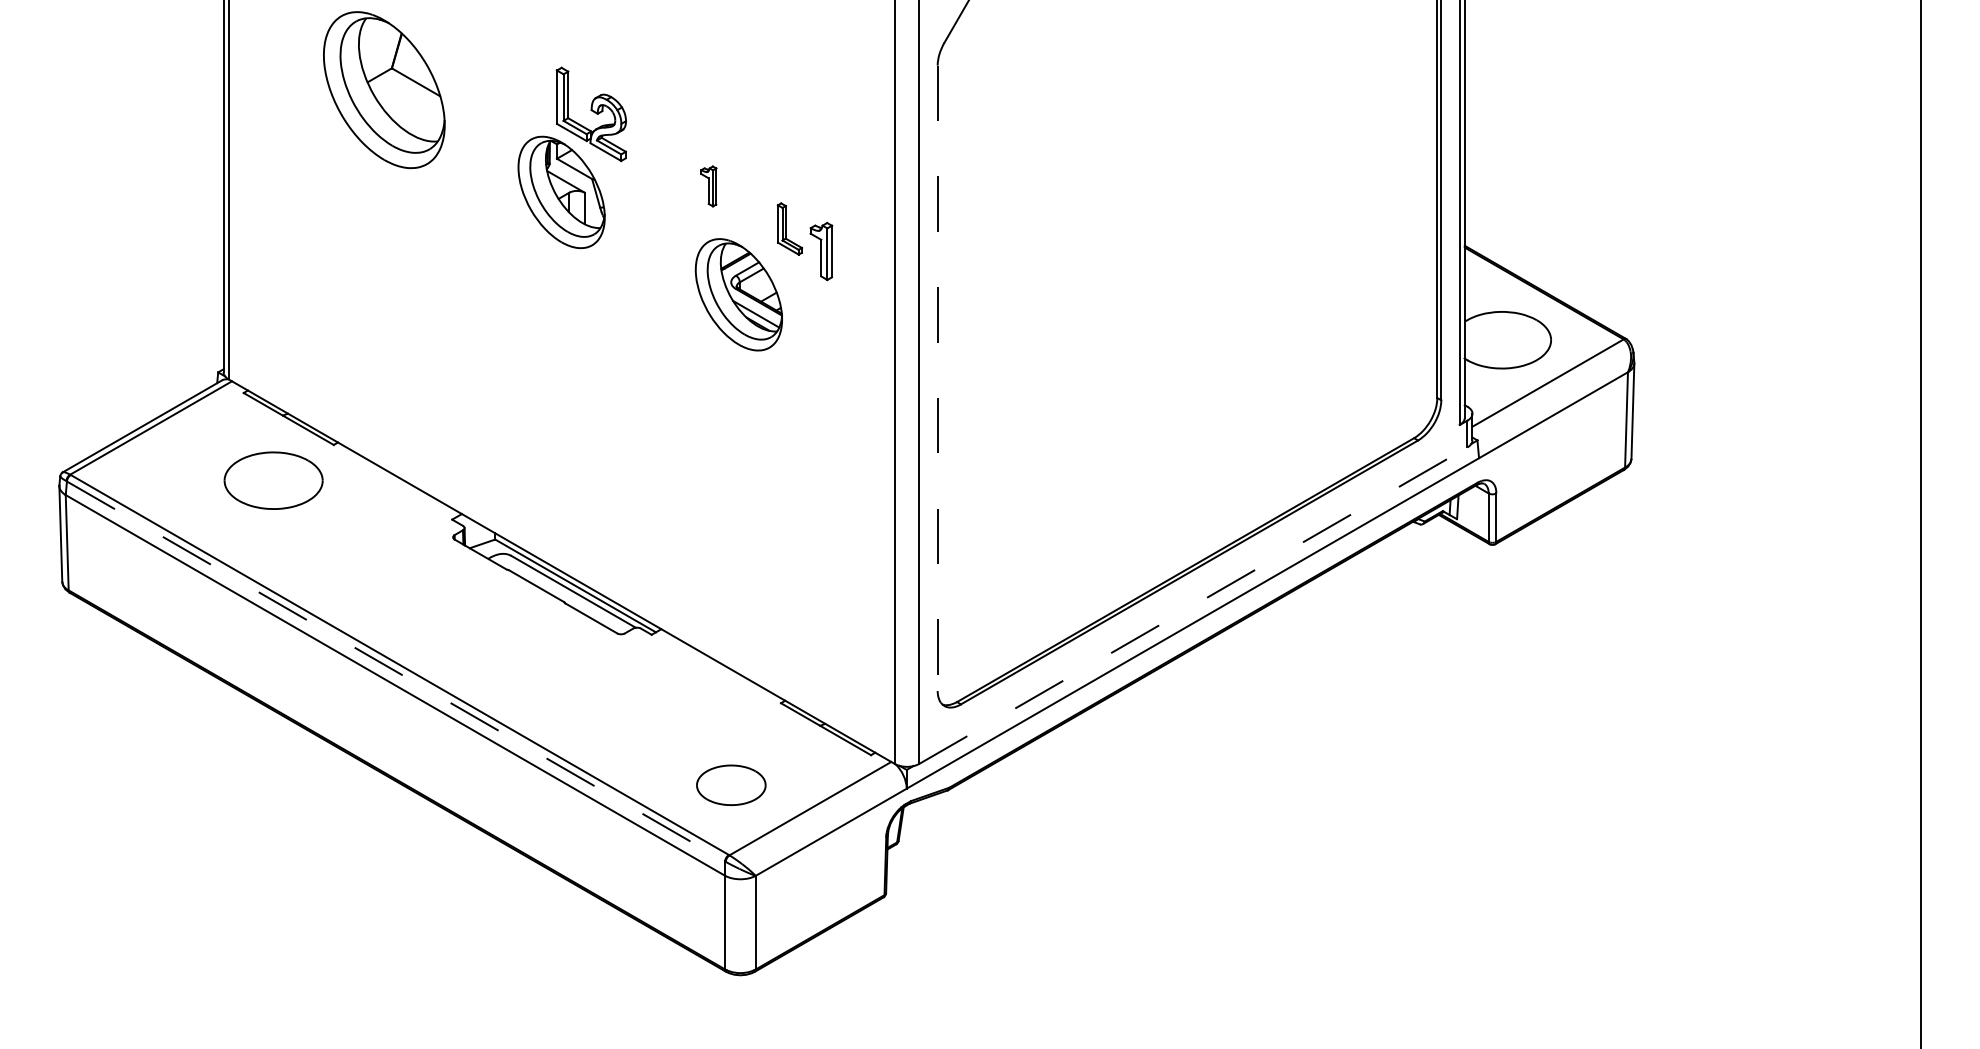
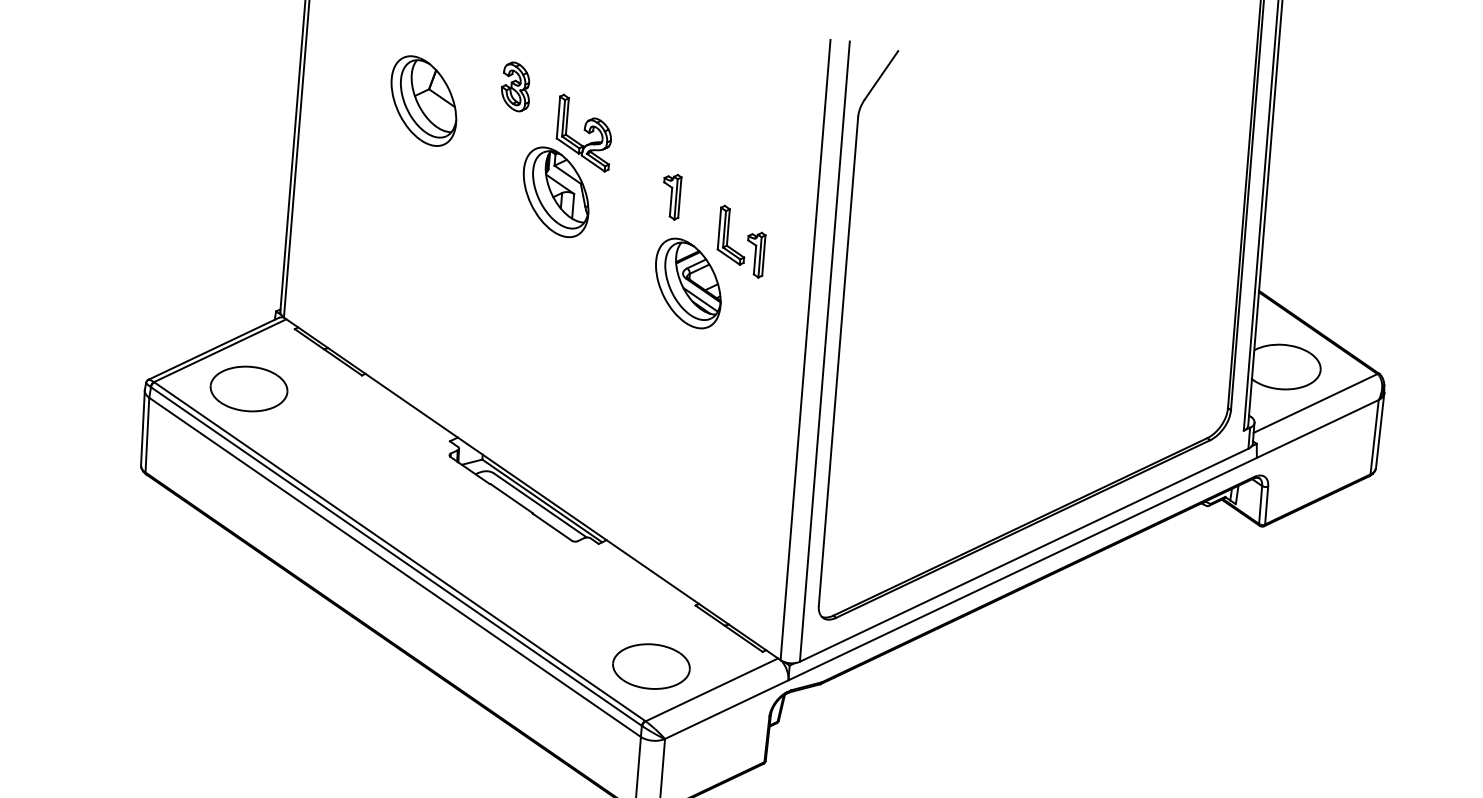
part: (499, 62) -> (515, 86), added
part: (384, 89) -> (424, 100), size x0.71
part: (708, 186) -> (671, 196), size x1.43
part: (789, 228) -> (732, 234), size x1.43
line: (937, 378) -> (838, 361), dashed -> solid
part: (273, 480) -> (248, 388), moved
line: (1193, 605) -> (1024, 555), dashed -> solid
line: (396, 671) -> (396, 556), dashed -> solid
part: (731, 785) -> (651, 666), size x1.43

